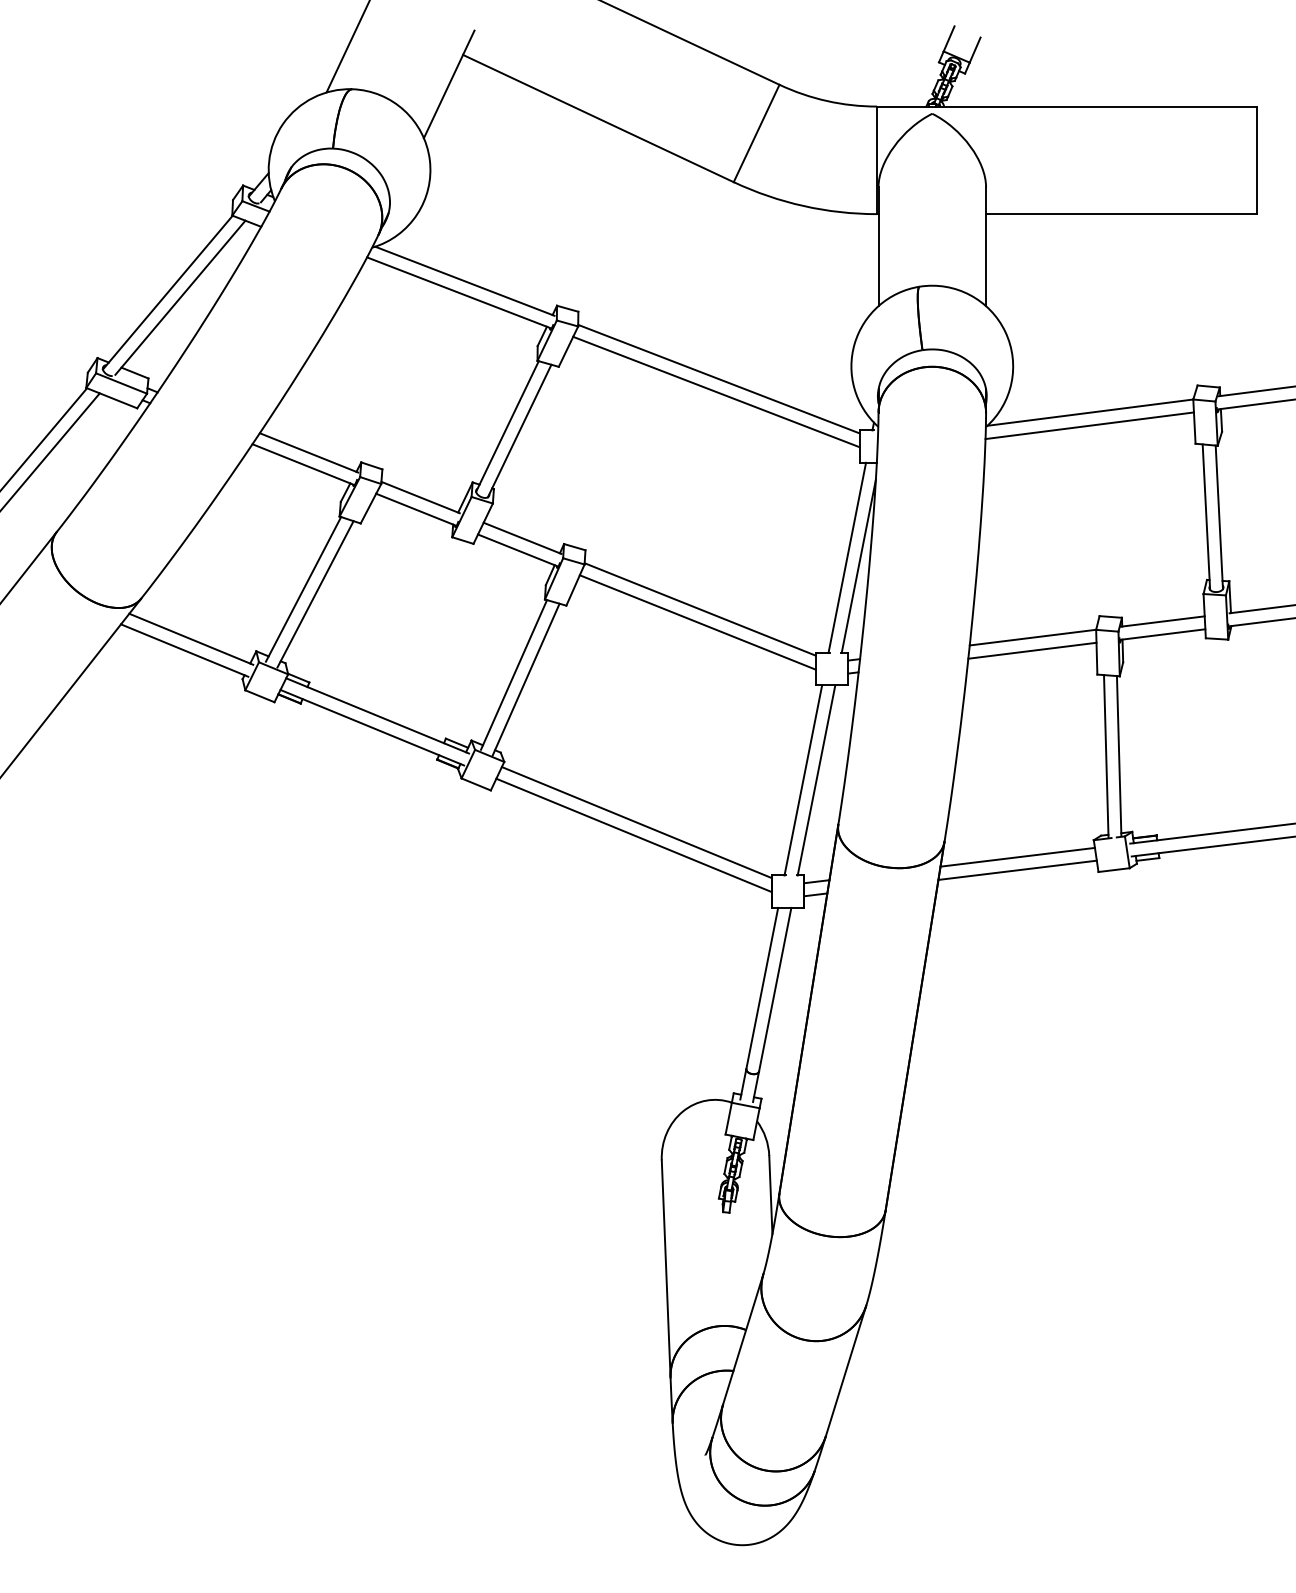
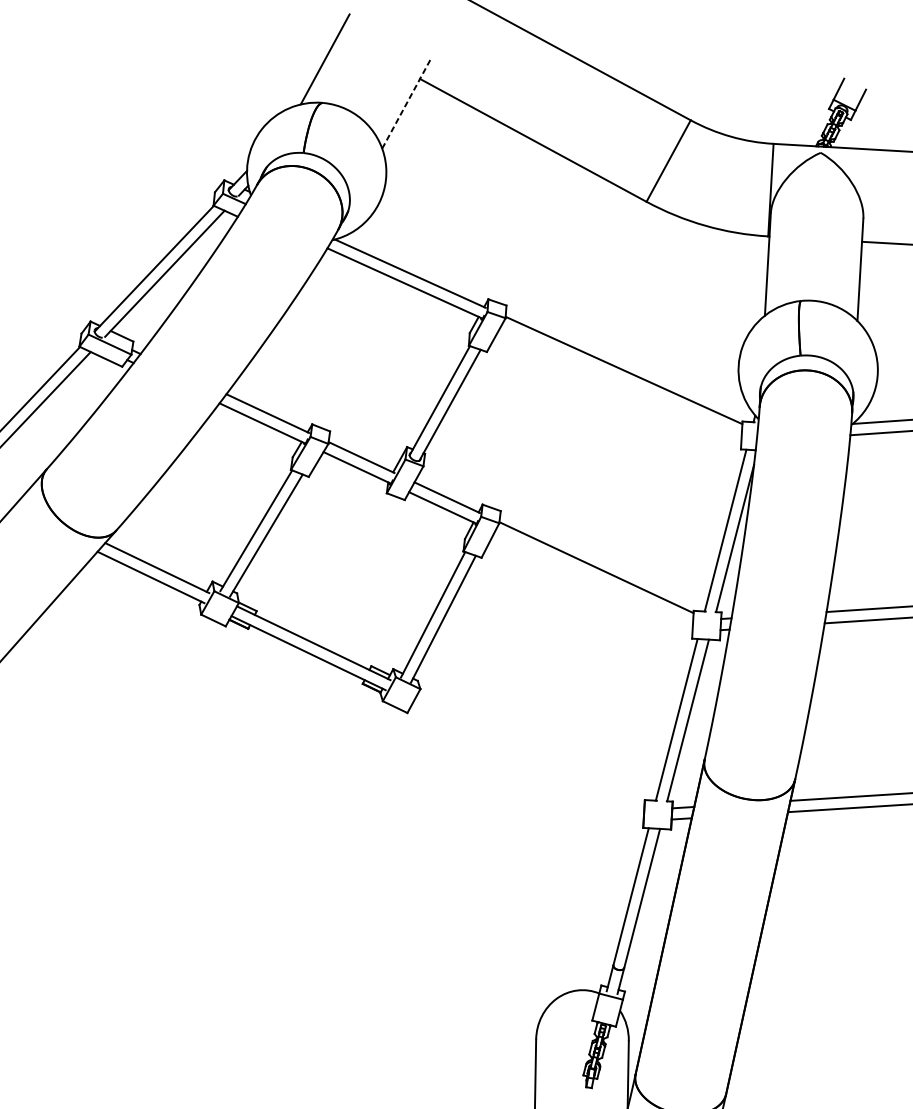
line: (449, 84) -> (406, 103), solid -> dashed
line: (716, 391) -> (621, 381), removed
line: (697, 622) -> (593, 578), removed
line: (636, 822) -> (531, 747), removed
line: (633, 835) -> (527, 758), removed

